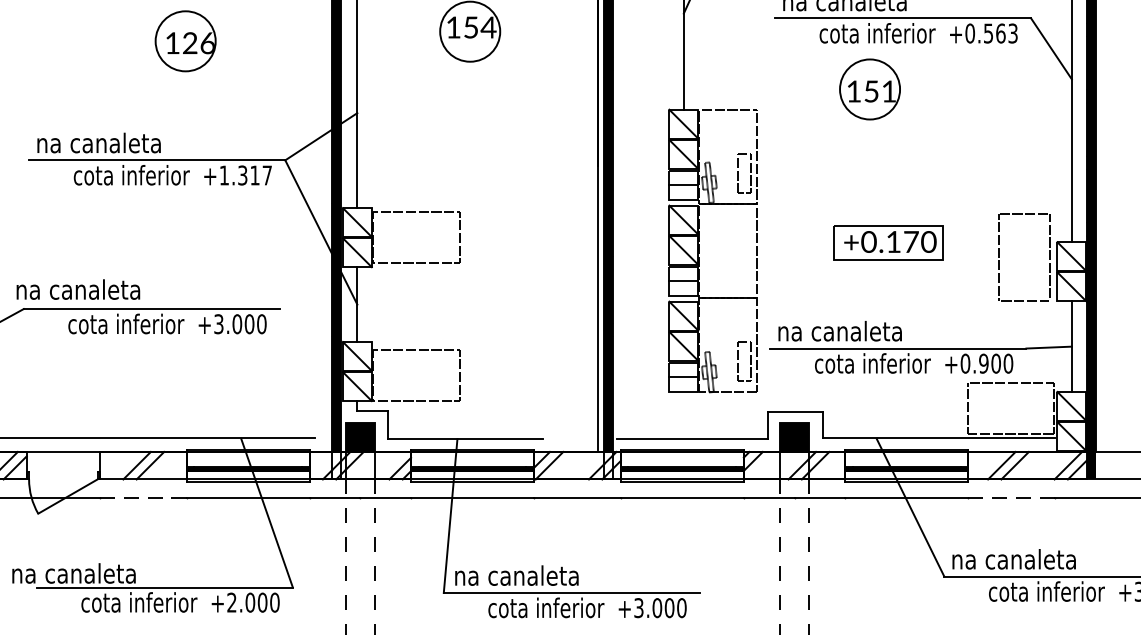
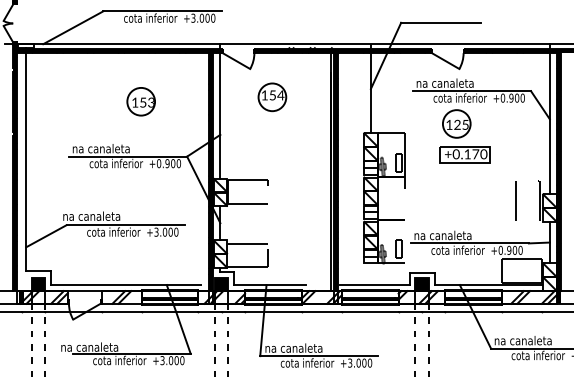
text: (999, 32) -> (516, 97), +0.563 -> +0.900
text: (197, 42) -> (146, 102), 126 -> 153
text: (880, 90) -> (461, 124), 151 -> 125
text: (244, 175) -> (168, 163), +1.317 -> +0.900
part: (886, 242) -> (464, 154), moved
line: (145, 498) -> (122, 312), dashed -> solid
line: (1012, 498) -> (522, 312), dashed -> solid
text: (231, 604) -> (162, 361), +2.000 -> +3.000

